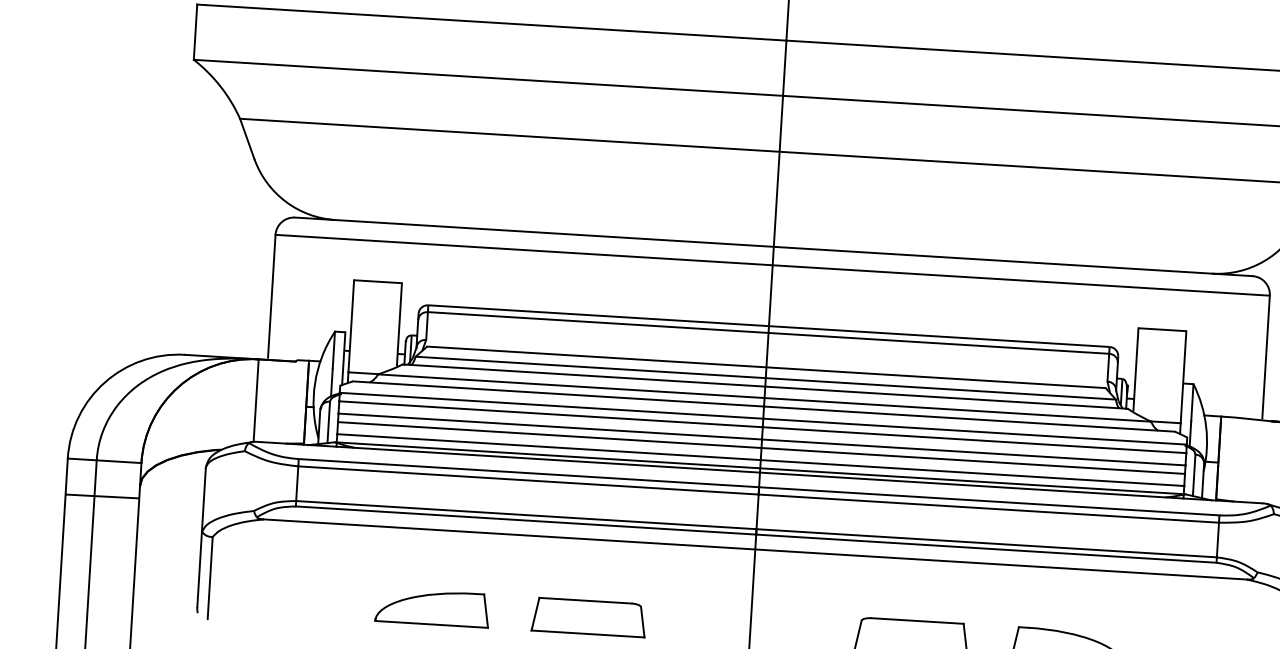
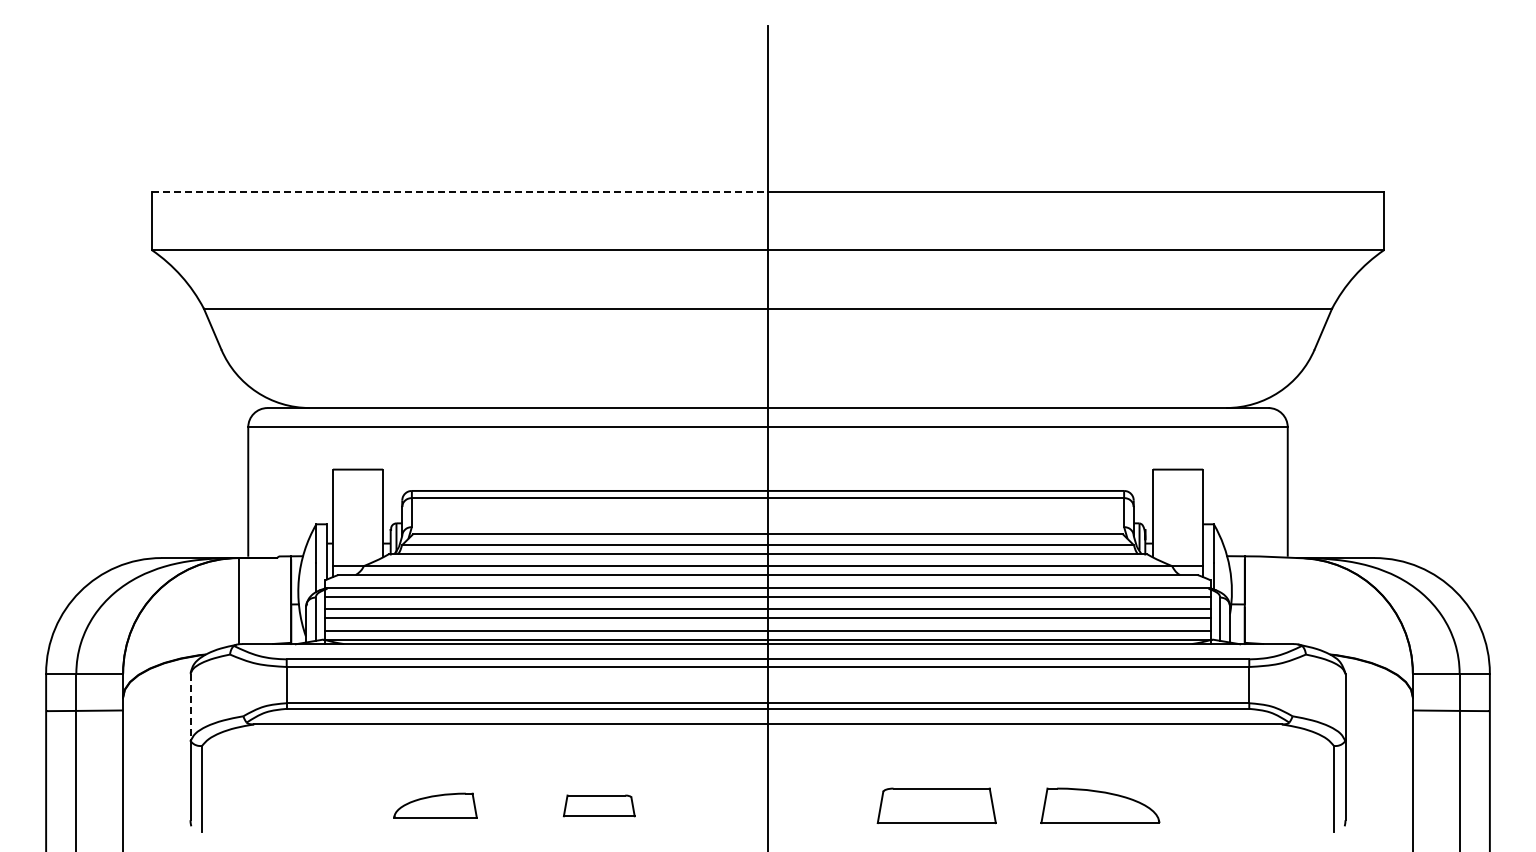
line: (492, 22) -> (460, 192), solid -> dashed
line: (203, 499) -> (190, 707), solid -> dashed
part: (432, 607) -> (435, 805), size x0.7
part: (589, 617) -> (599, 805), size x0.6

